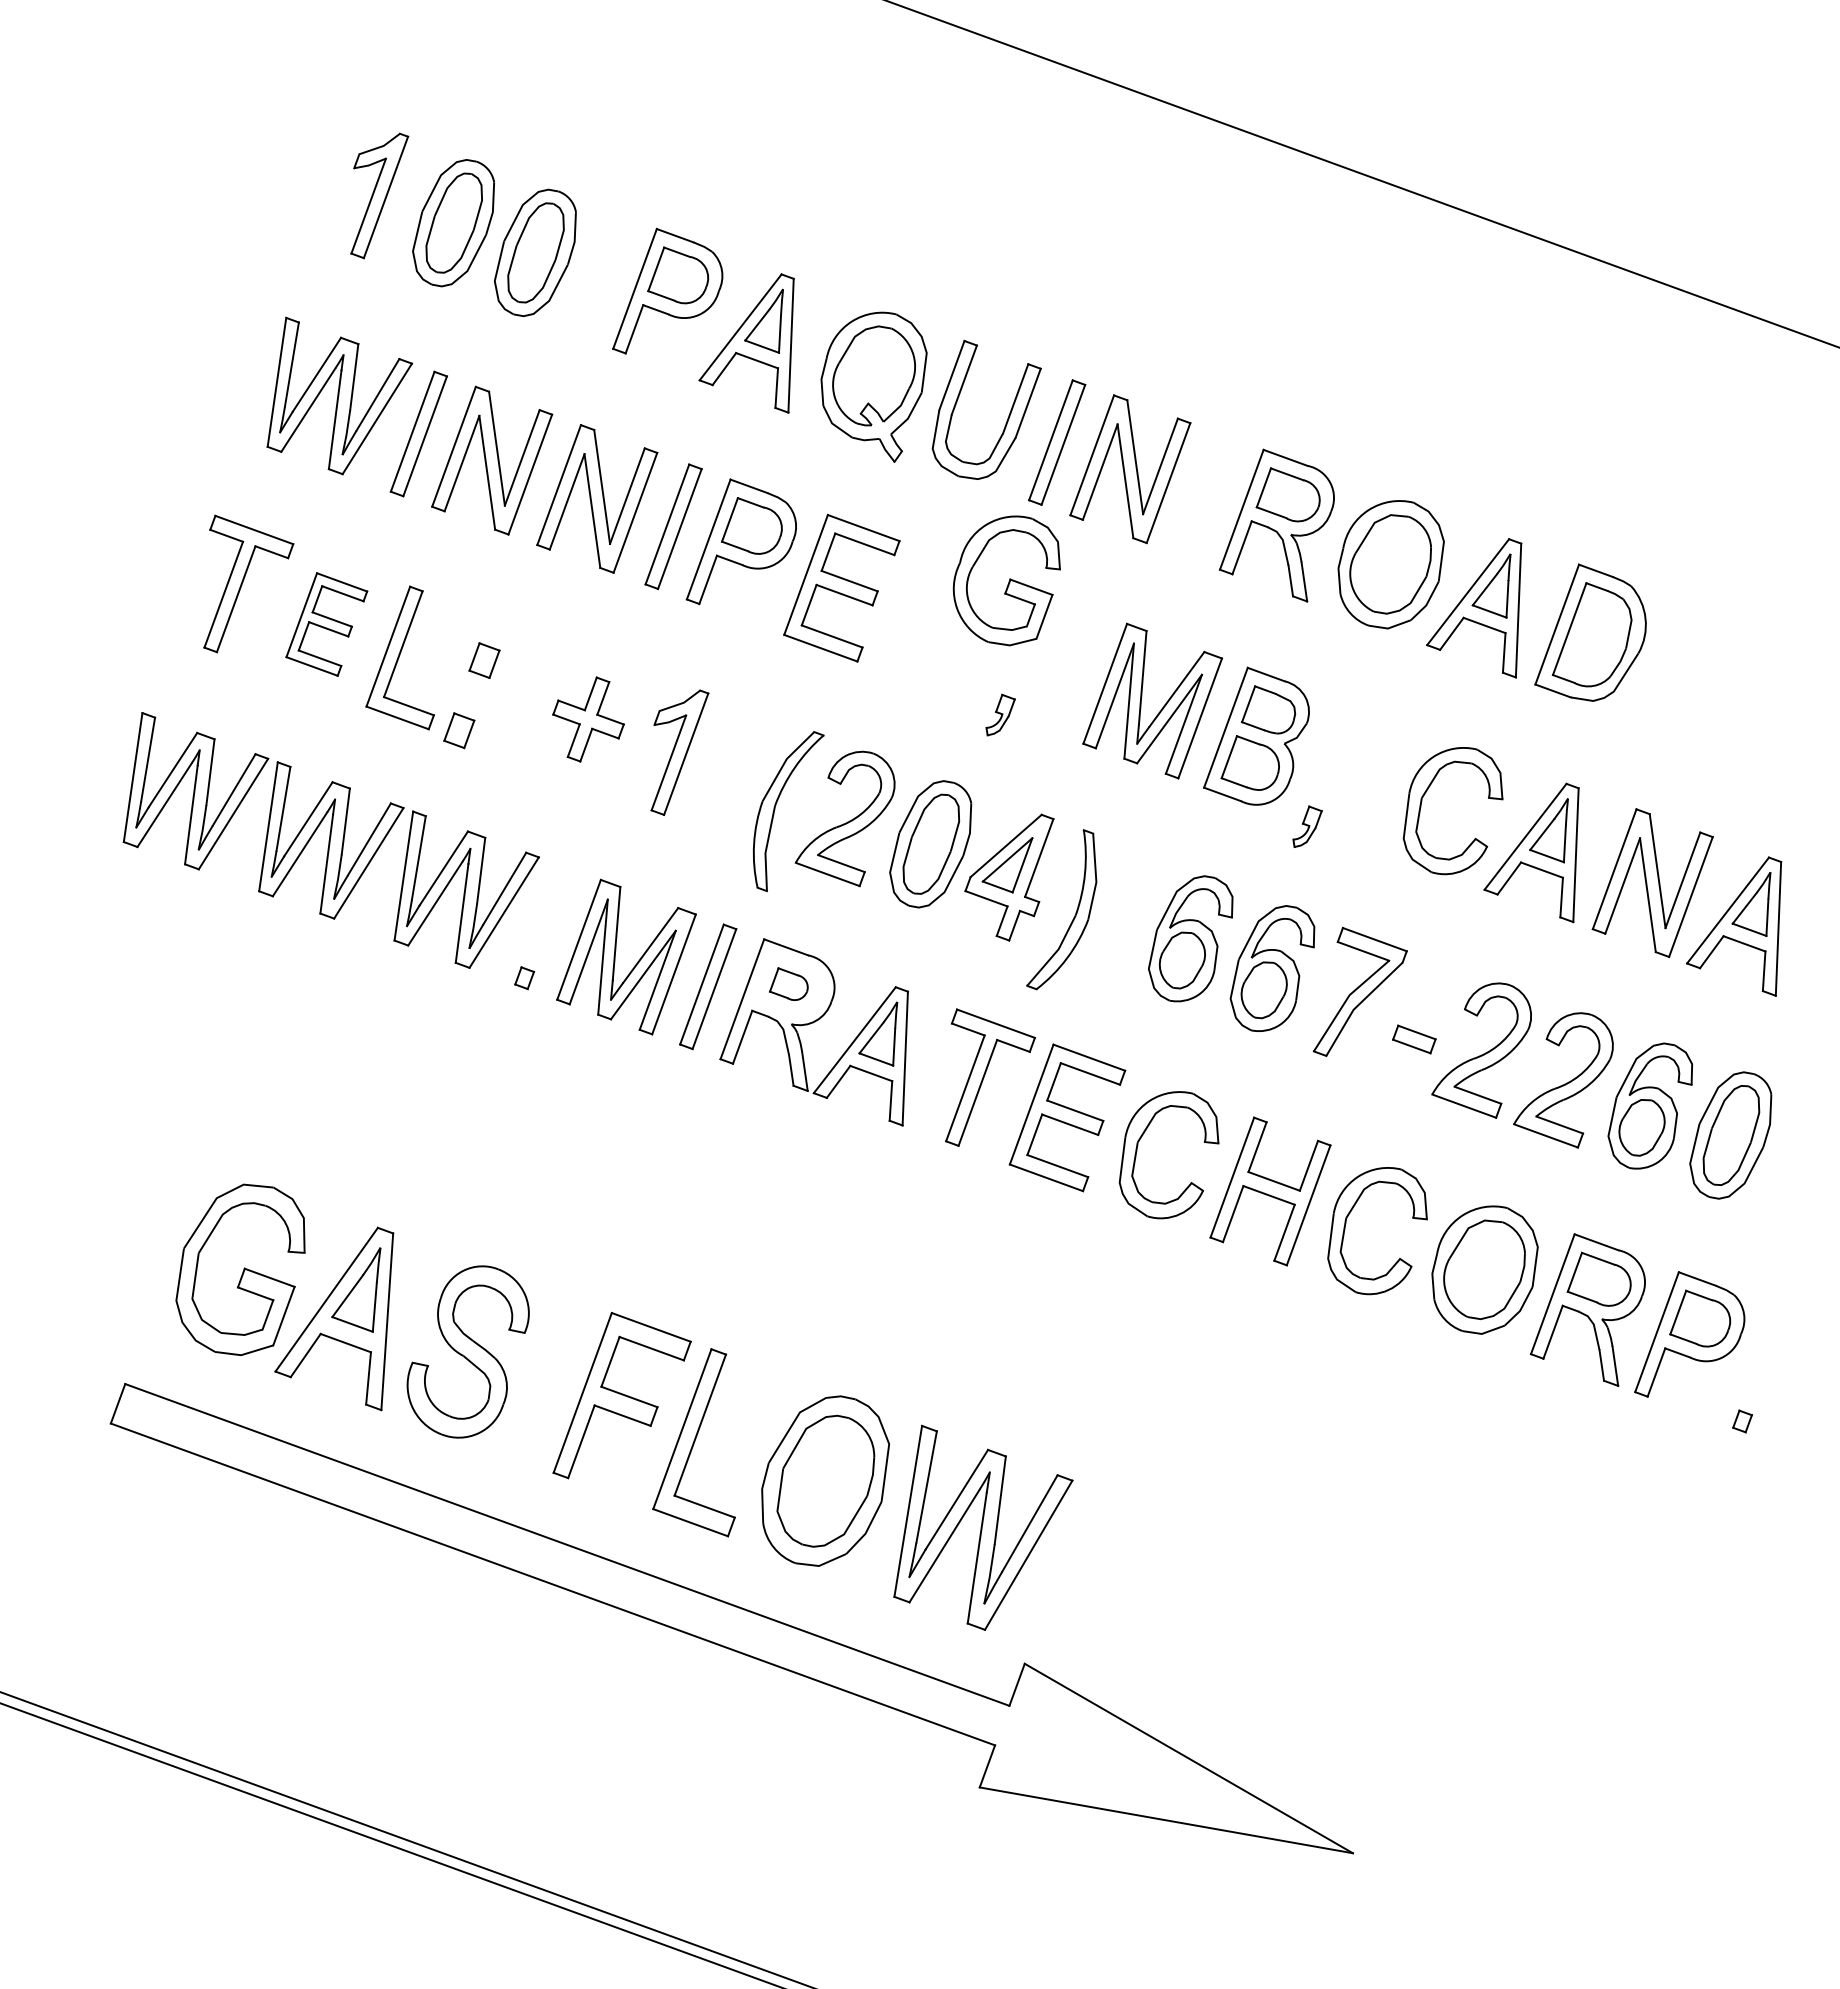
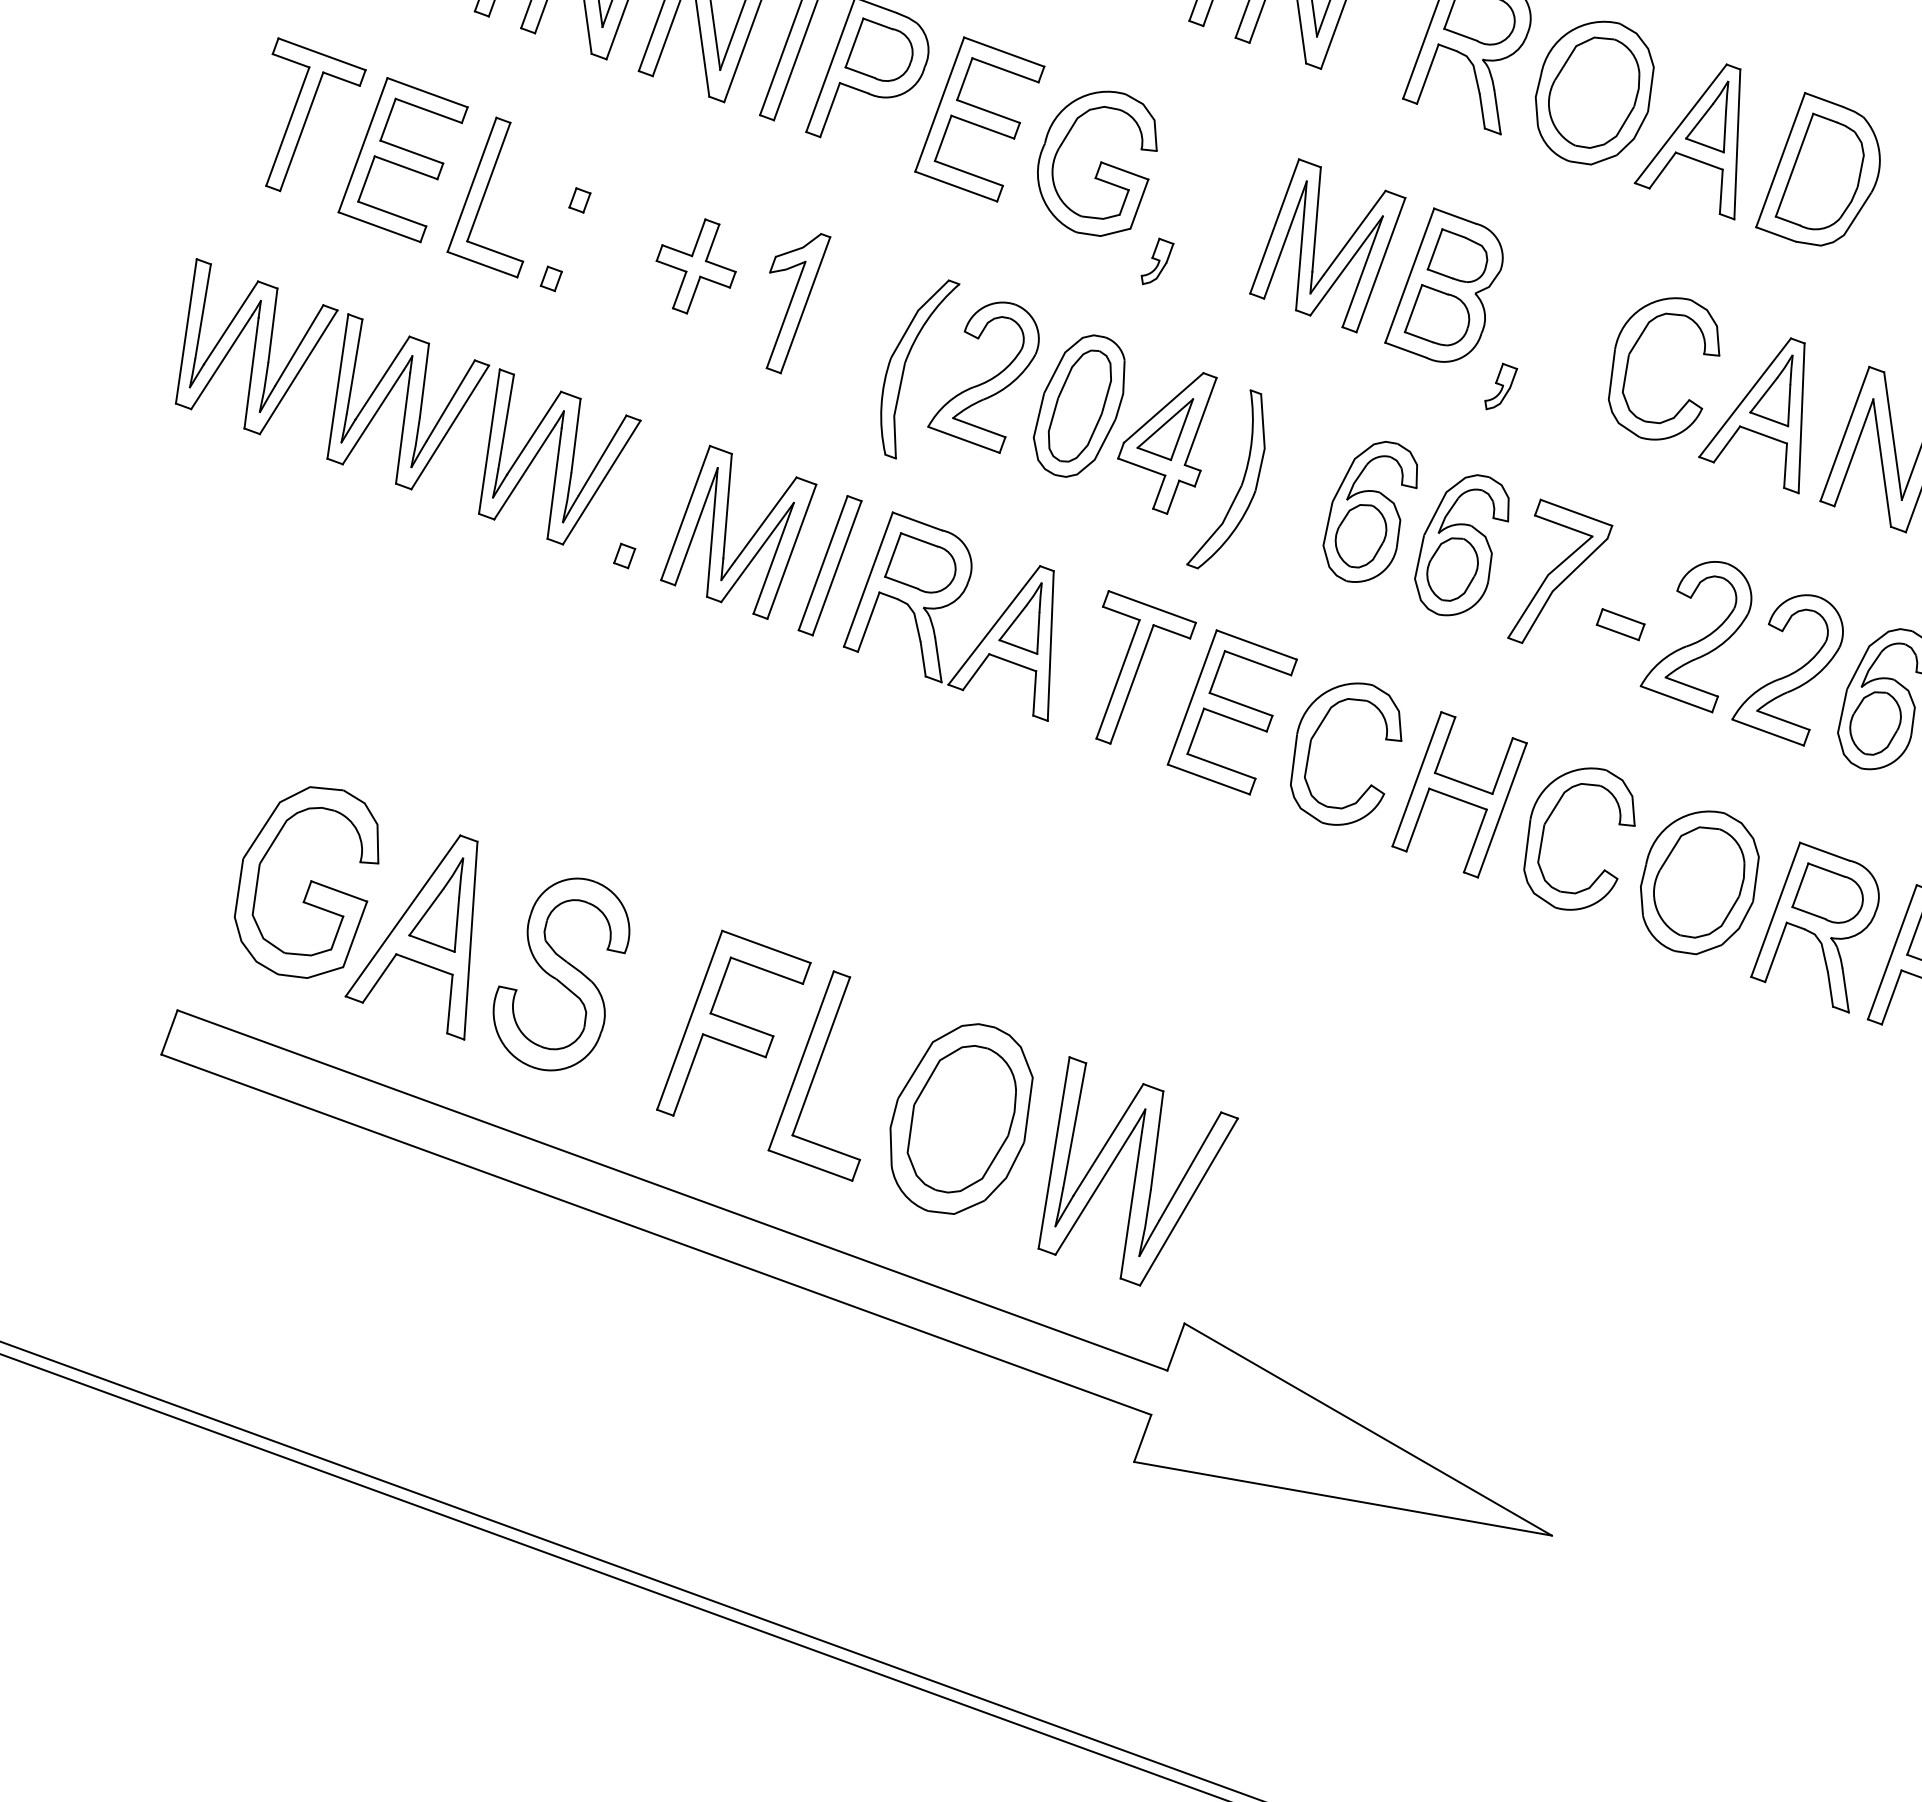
part: (1006, 580) -> (1096, 163), moved
part: (326, 624) -> (402, 160), size x1.43
part: (484, 660) -> (579, 200), size x0.62
part: (458, 730) -> (550, 278), size x0.62
part: (788, 983) -> (920, 561), size x1.67

